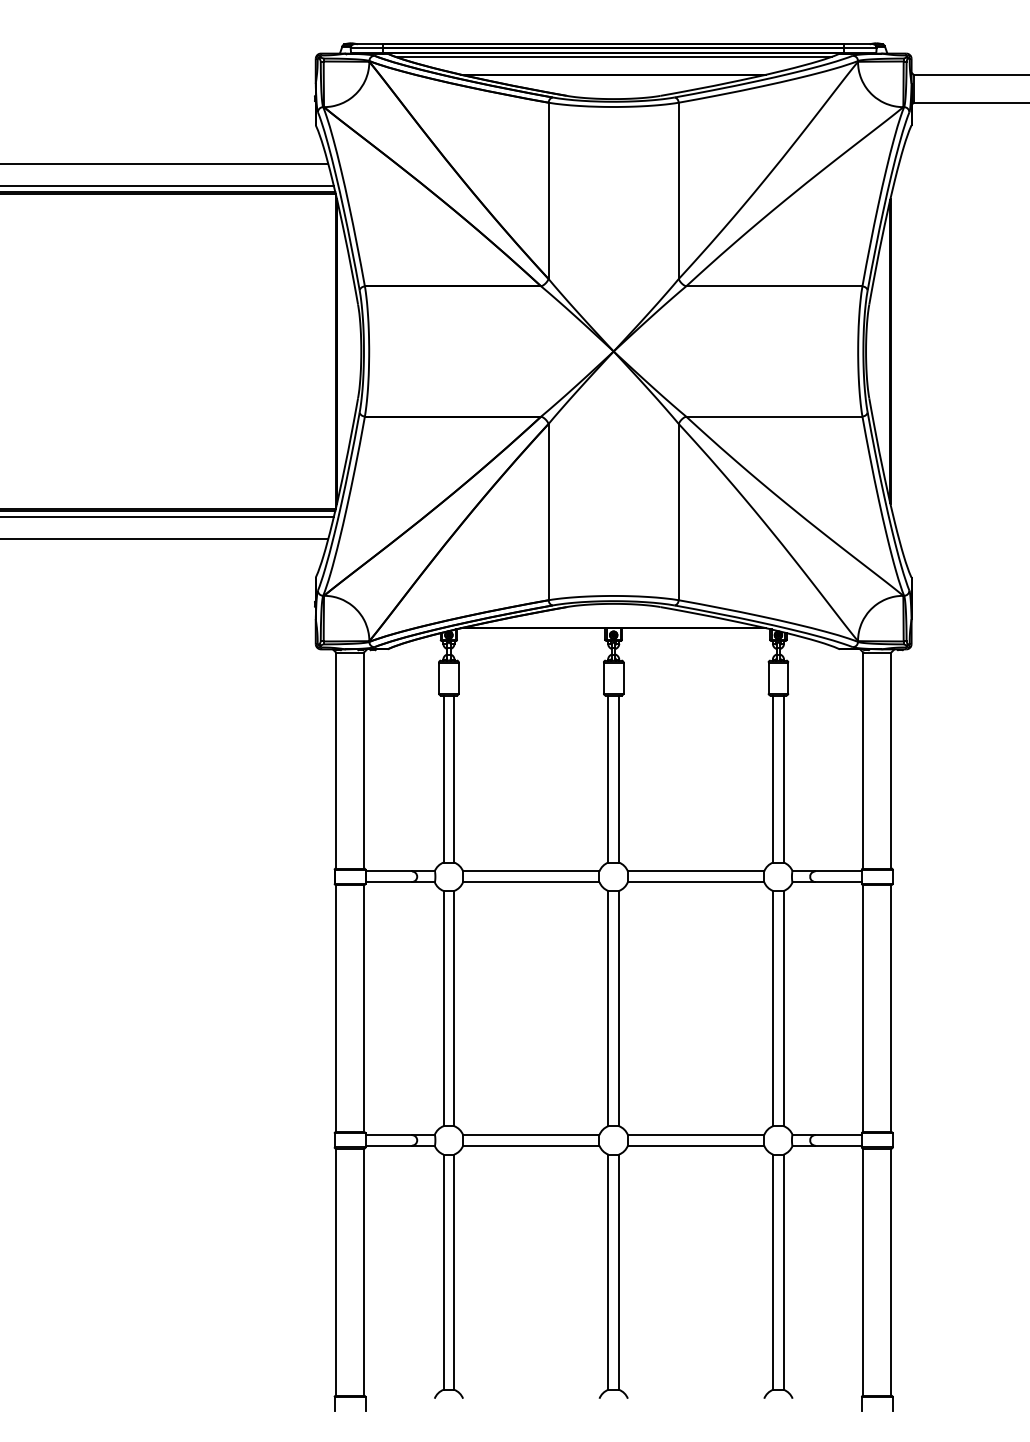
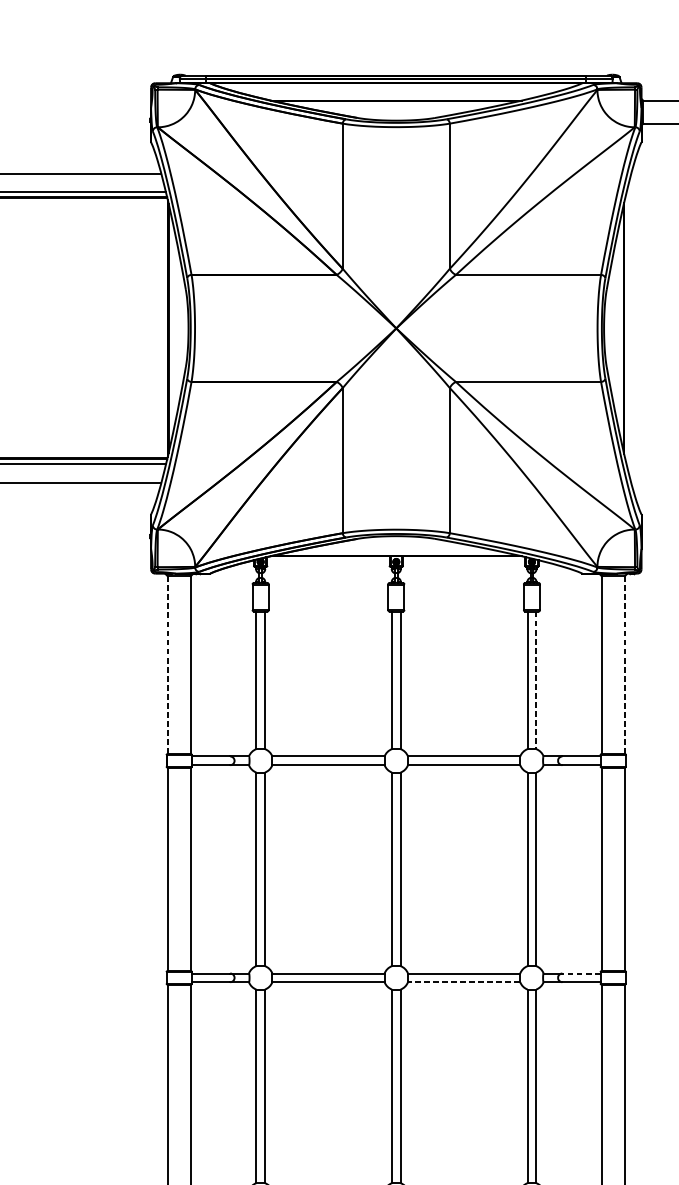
line: (613, 56) -> (396, 85), removed
line: (336, 760) -> (168, 665), solid -> dashed
line: (891, 760) -> (625, 665), solid -> dashed
line: (783, 779) -> (536, 680), solid -> dashed
line: (838, 1135) -> (581, 973), solid -> dashed
line: (695, 1145) -> (463, 982), solid -> dashed

